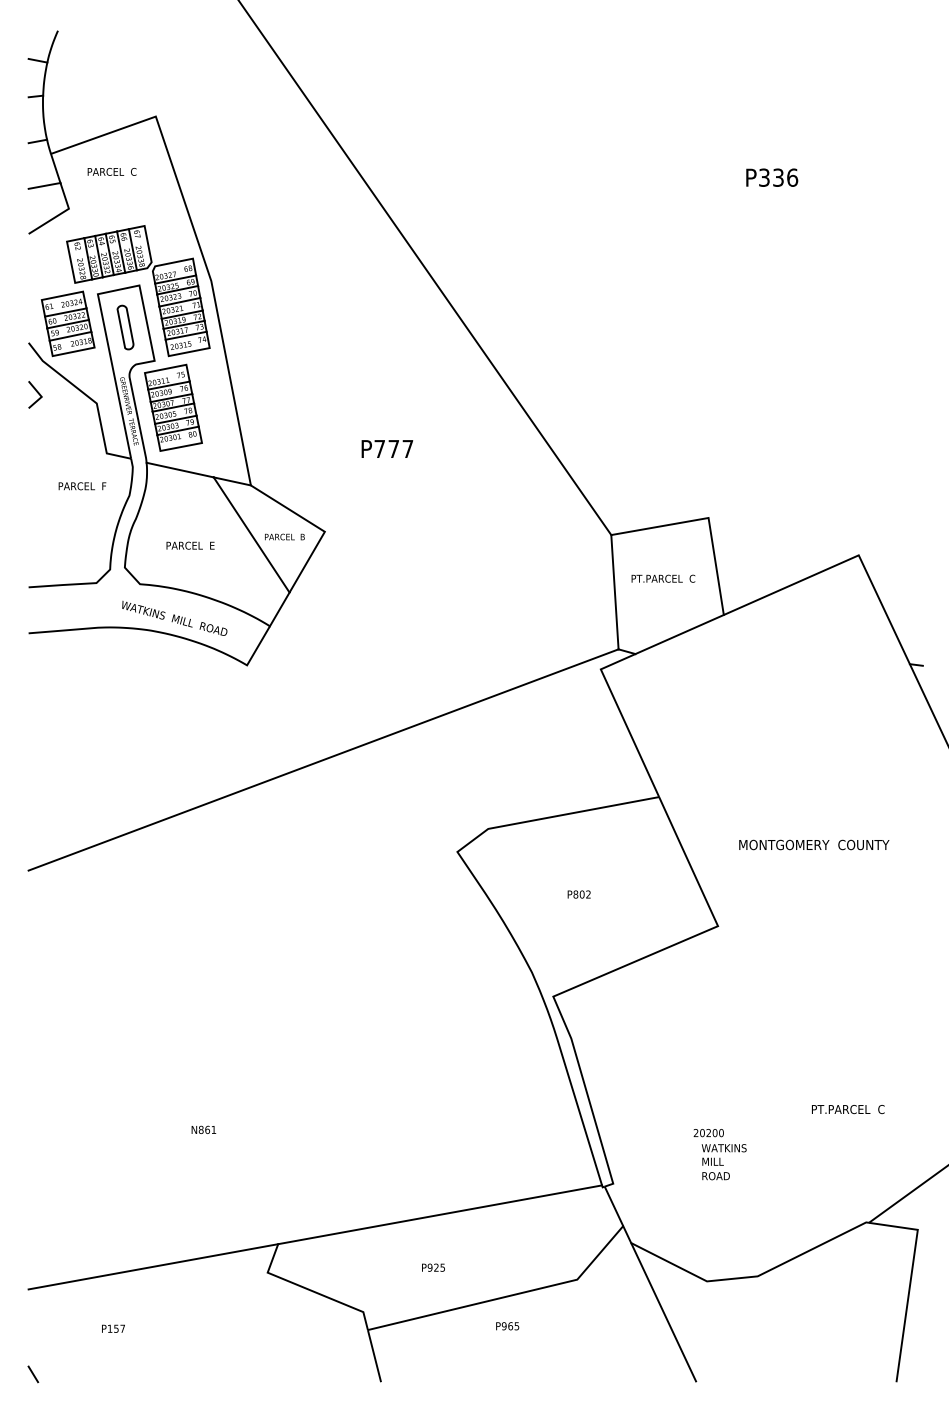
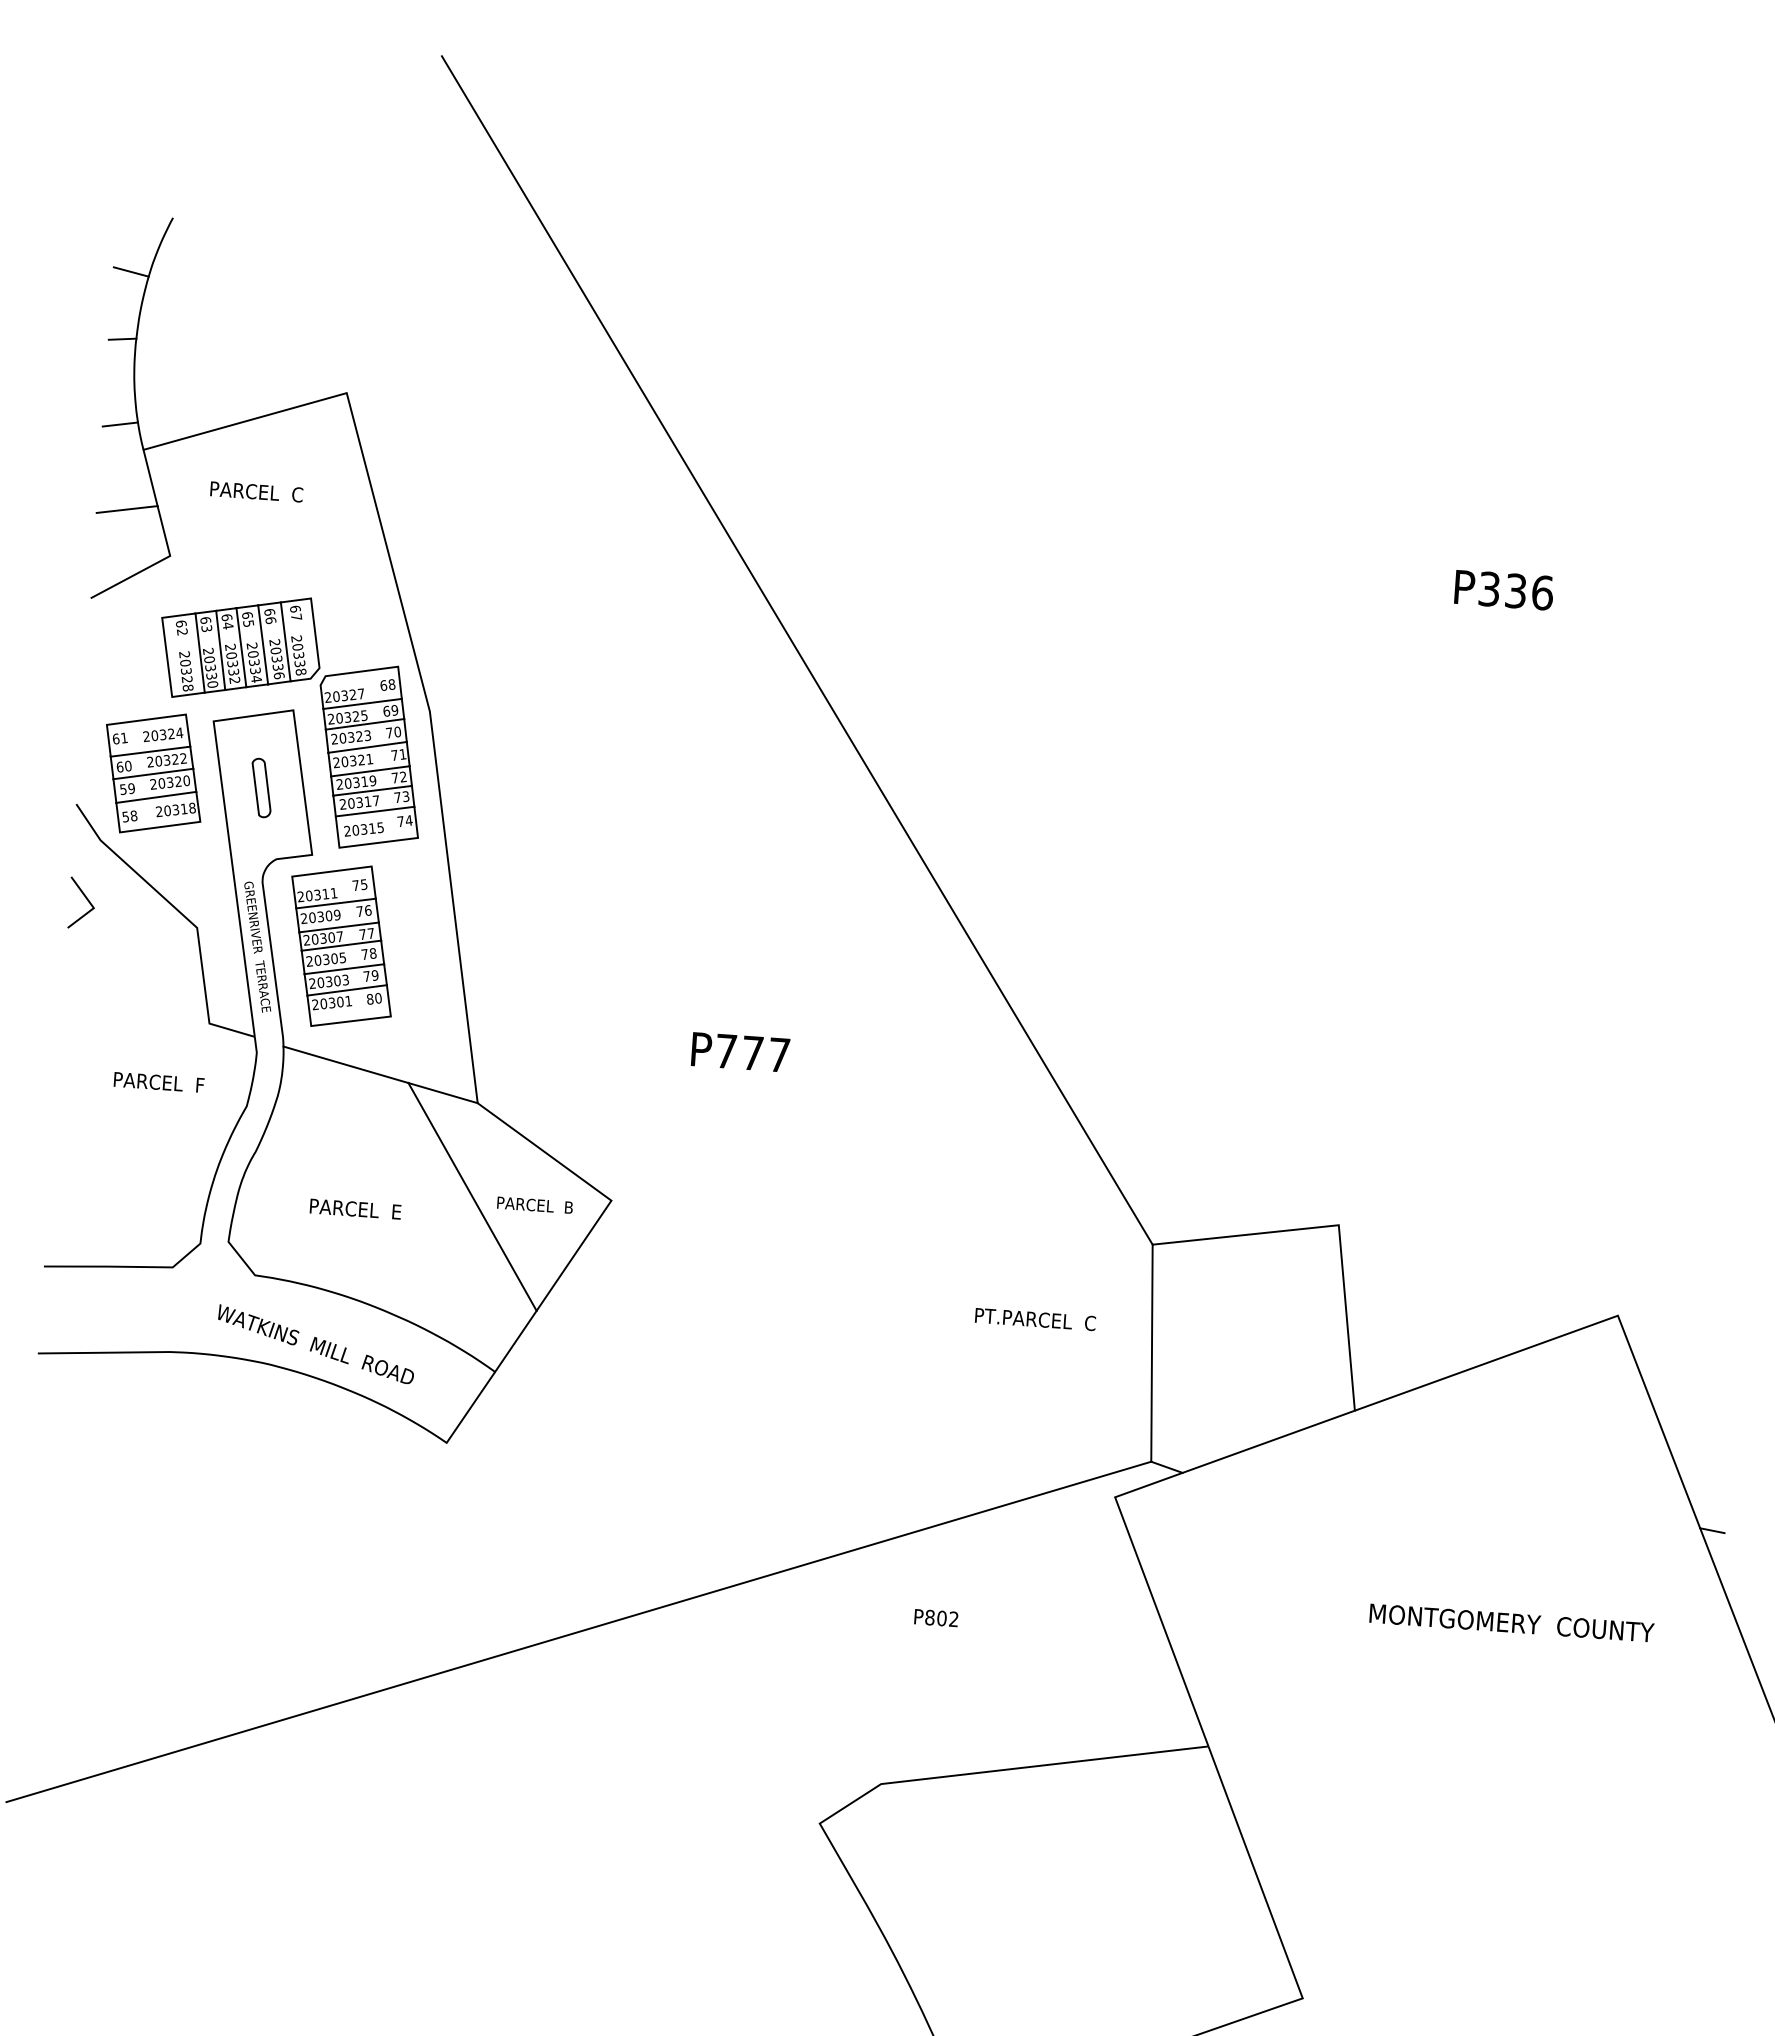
part: (125, 327) -> (261, 787), size x0.7
text: (663, 578) -> (1035, 1319), moved
text: (814, 844) -> (1512, 1622), moved
text: (578, 894) -> (934, 1617), moved

